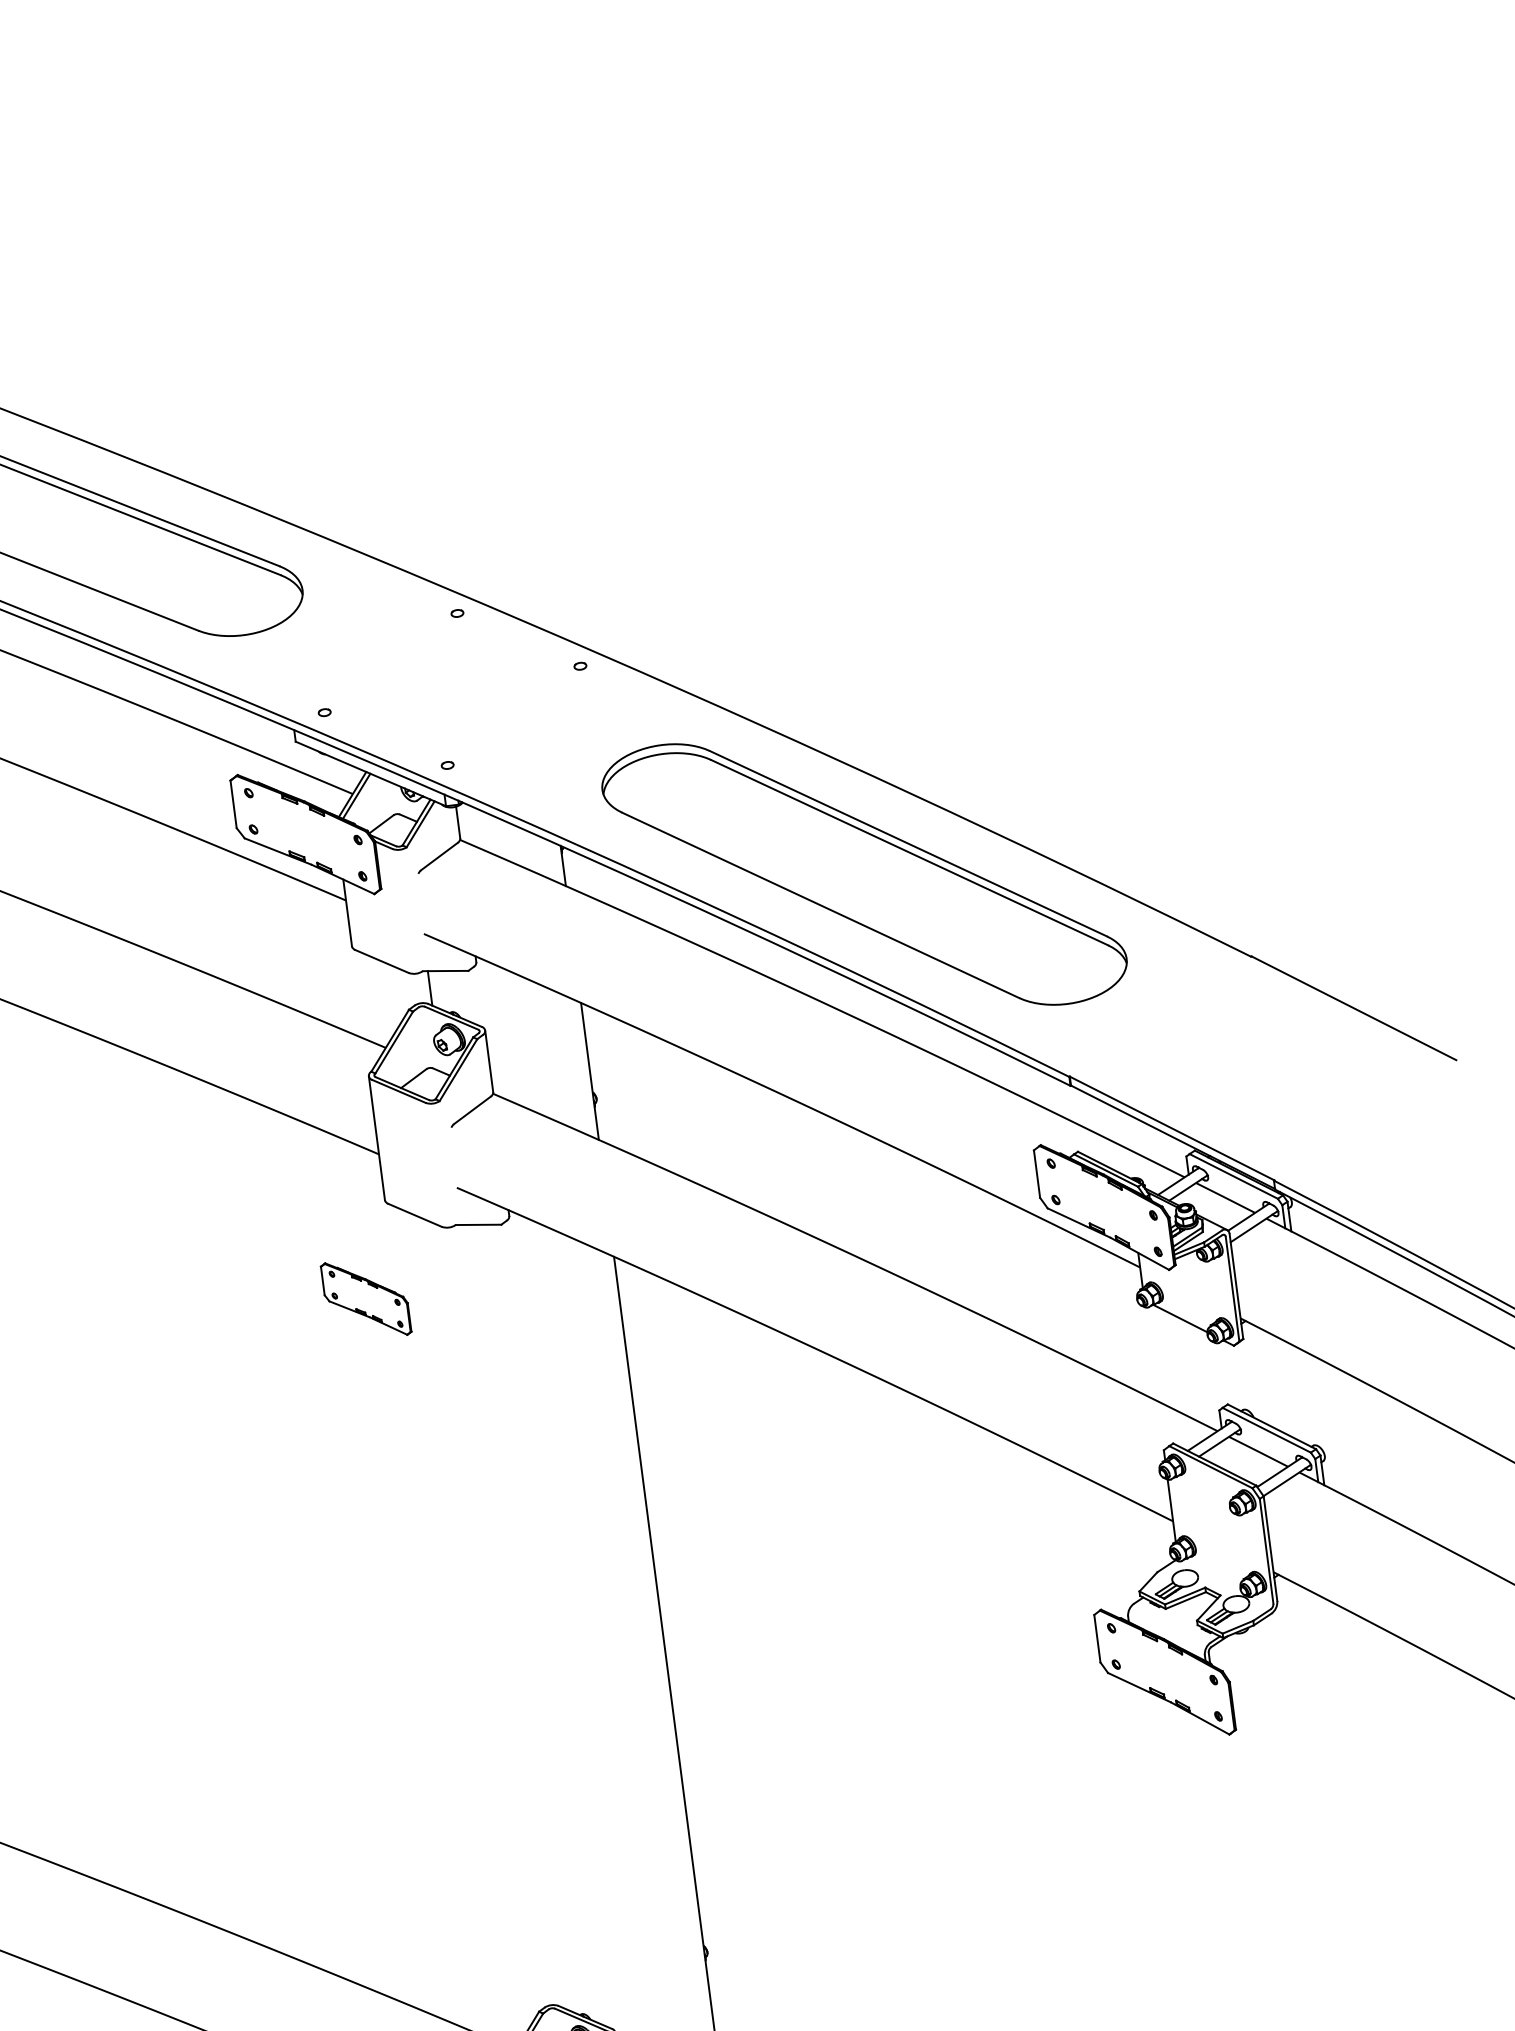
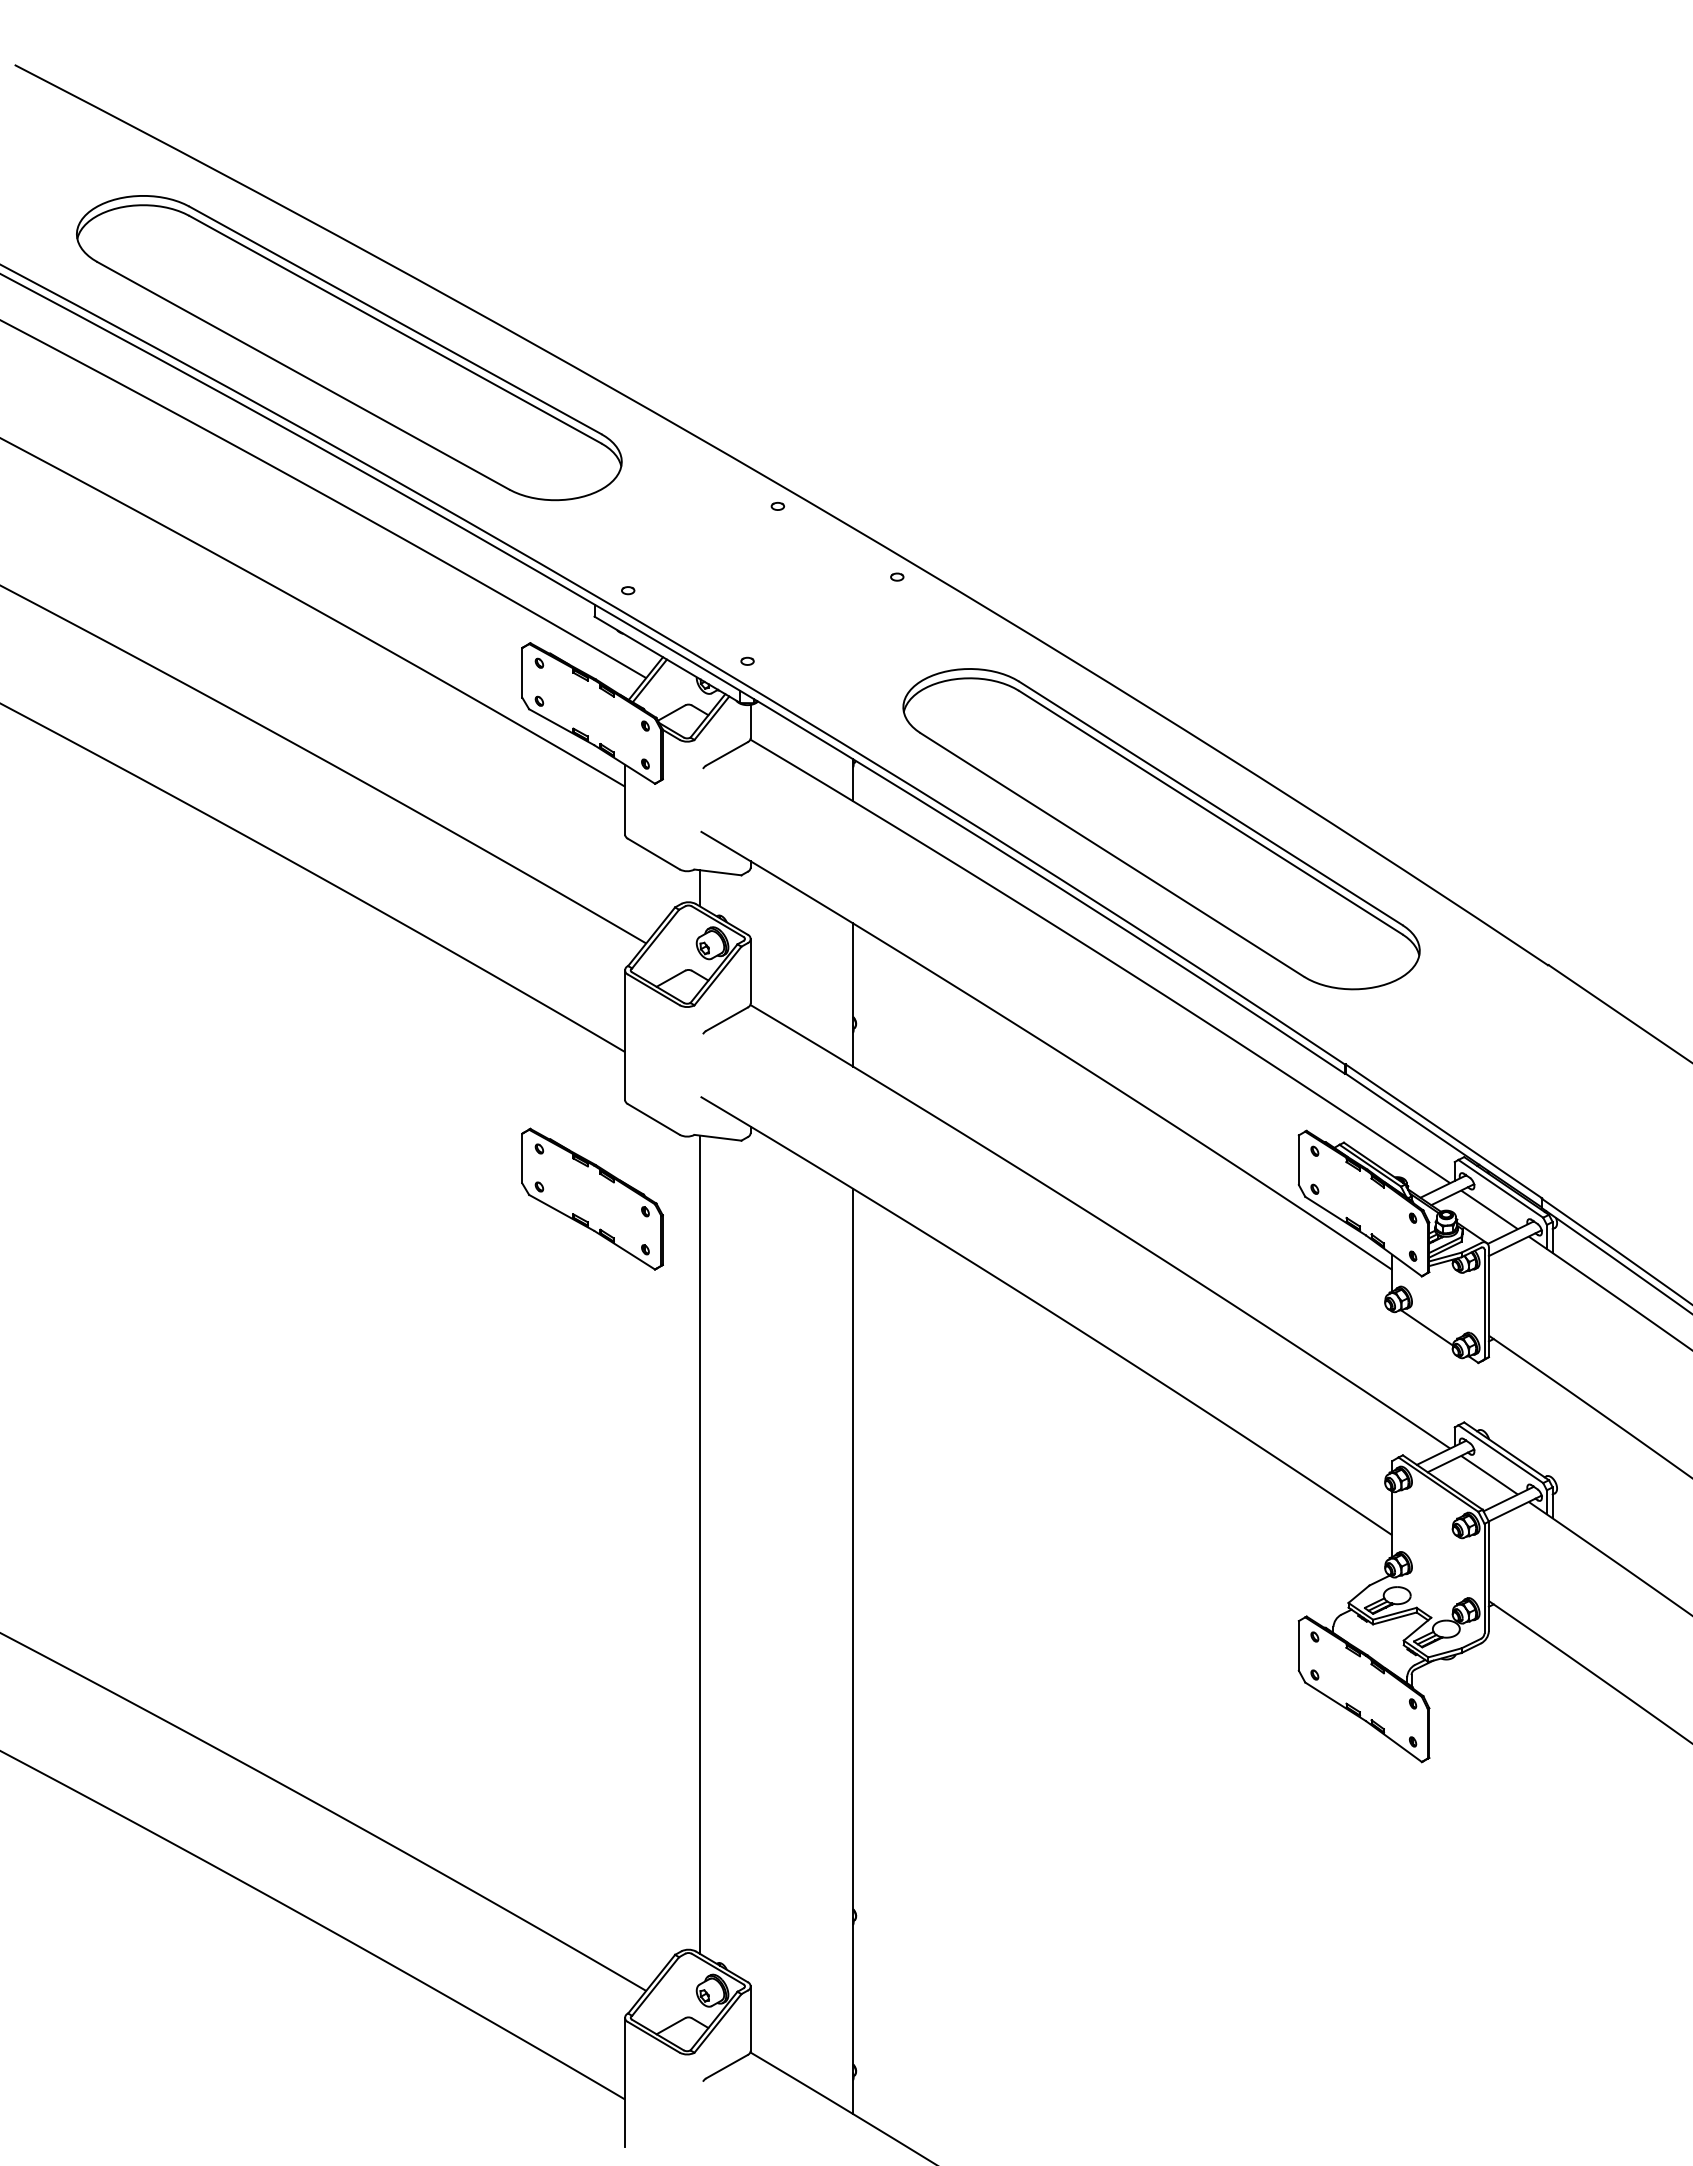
part: (366, 1298) -> (592, 1198), size x1.67
line: (511, 1616) -> (699, 1544), added

